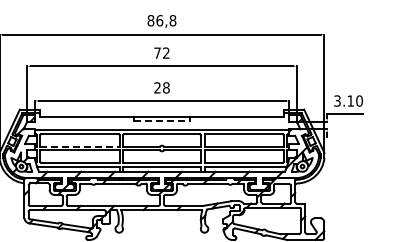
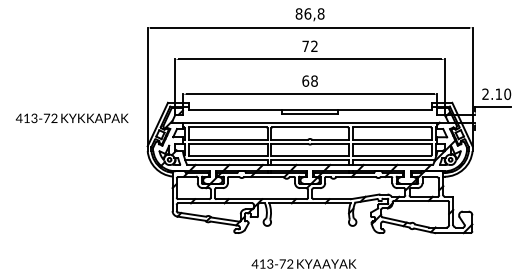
text: (157, 87) -> (305, 80), 28 -> 68
text: (337, 101) -> (485, 94), 3.10 -> 2.10
line: (162, 121) -> (310, 114), dashed -> solid
line: (80, 146) -> (228, 139), dashed -> solid

